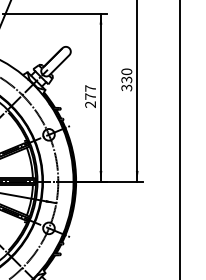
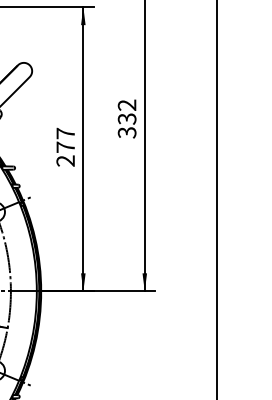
text: (126, 71) -> (126, 104), 330 -> 332

